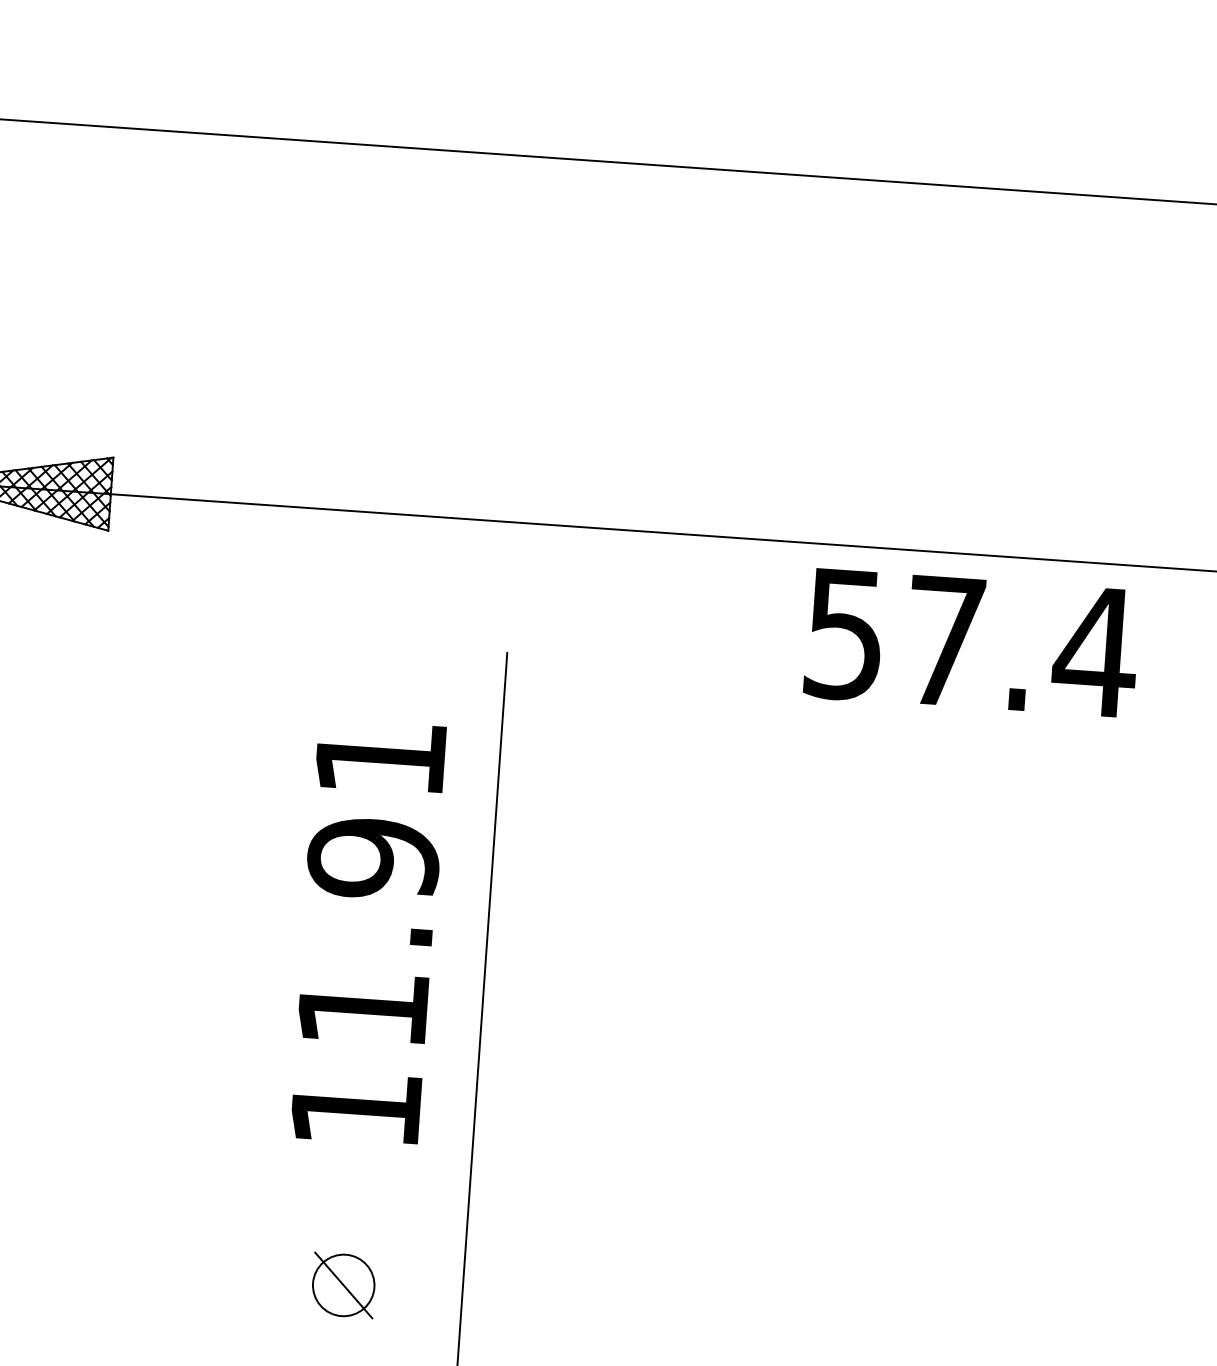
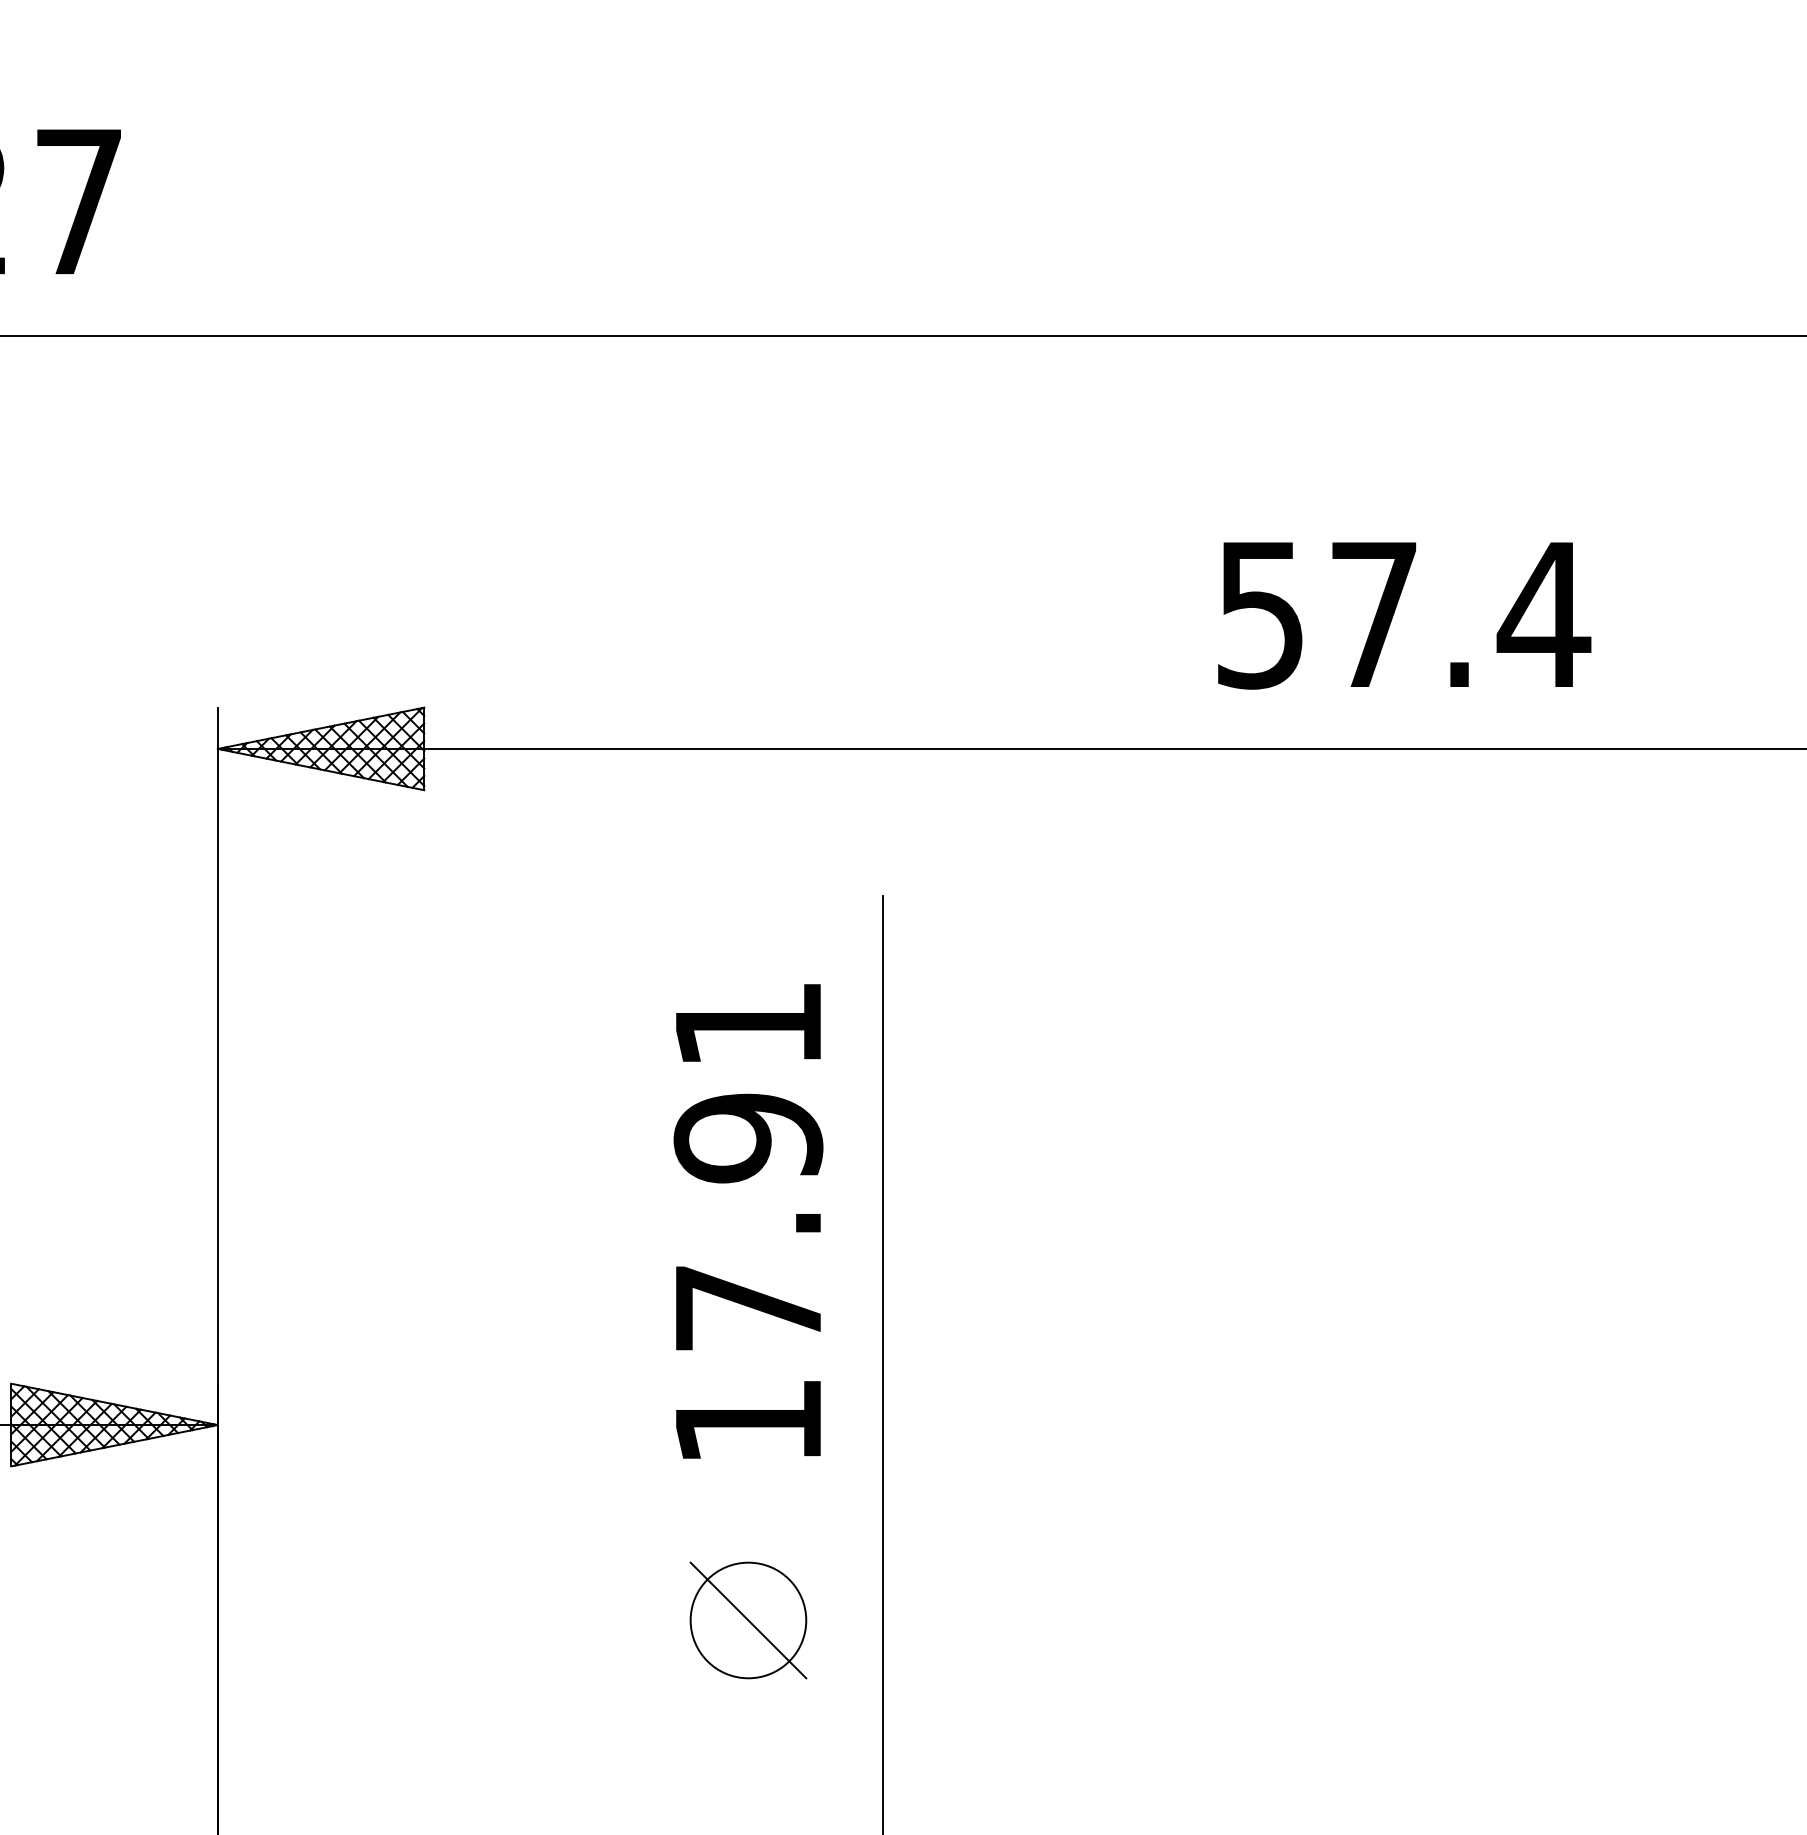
text: (971, 643) -> (1404, 615), moved
text: (363, 1009) -> (748, 1308), 11.91 -> 17.91
part: (343, 1285) -> (748, 1620), size x1.67

